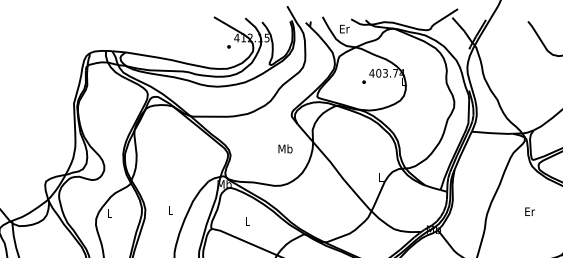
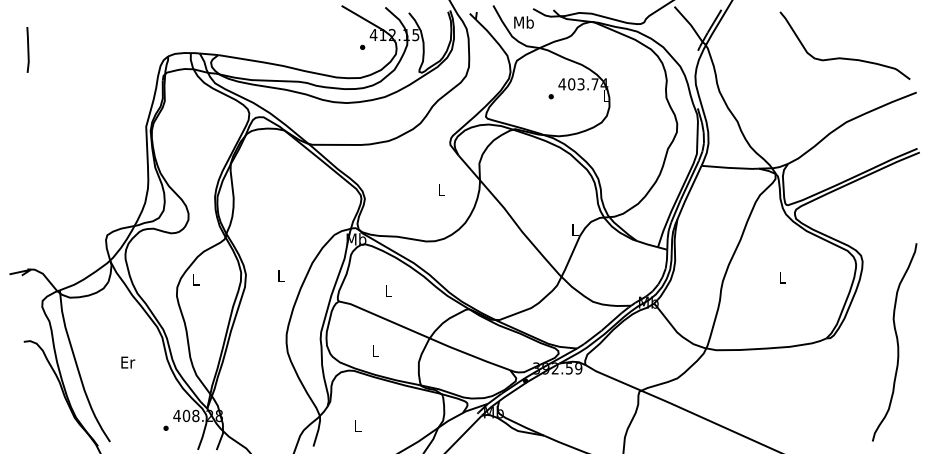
text: (344, 29) -> (523, 22), Er -> Mb
text: (285, 148) -> (441, 189), Mb -> L
text: (529, 211) -> (782, 277), Er -> L

